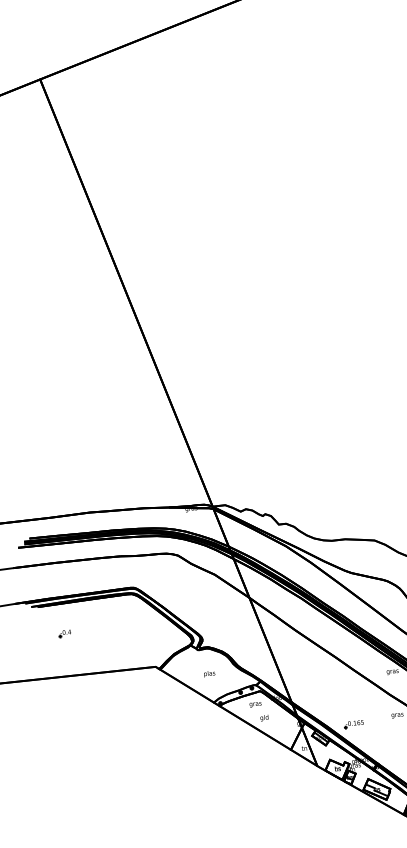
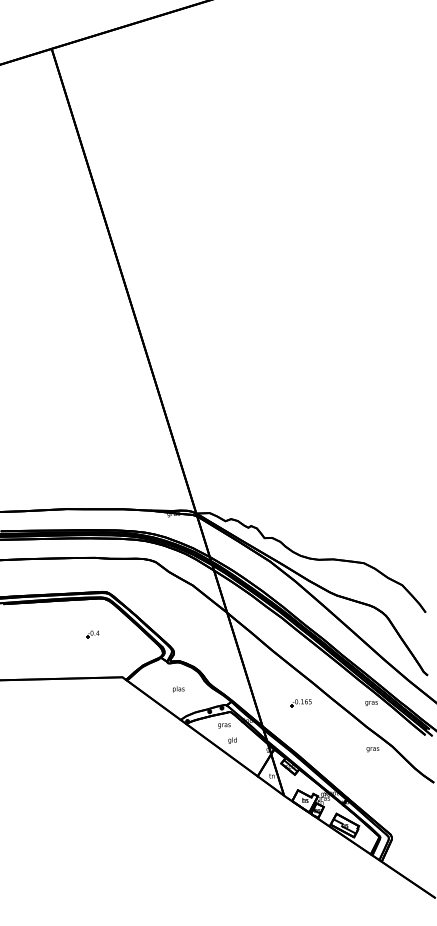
part: (64, 633) -> (92, 634), moved
part: (353, 724) -> (300, 703), moved

